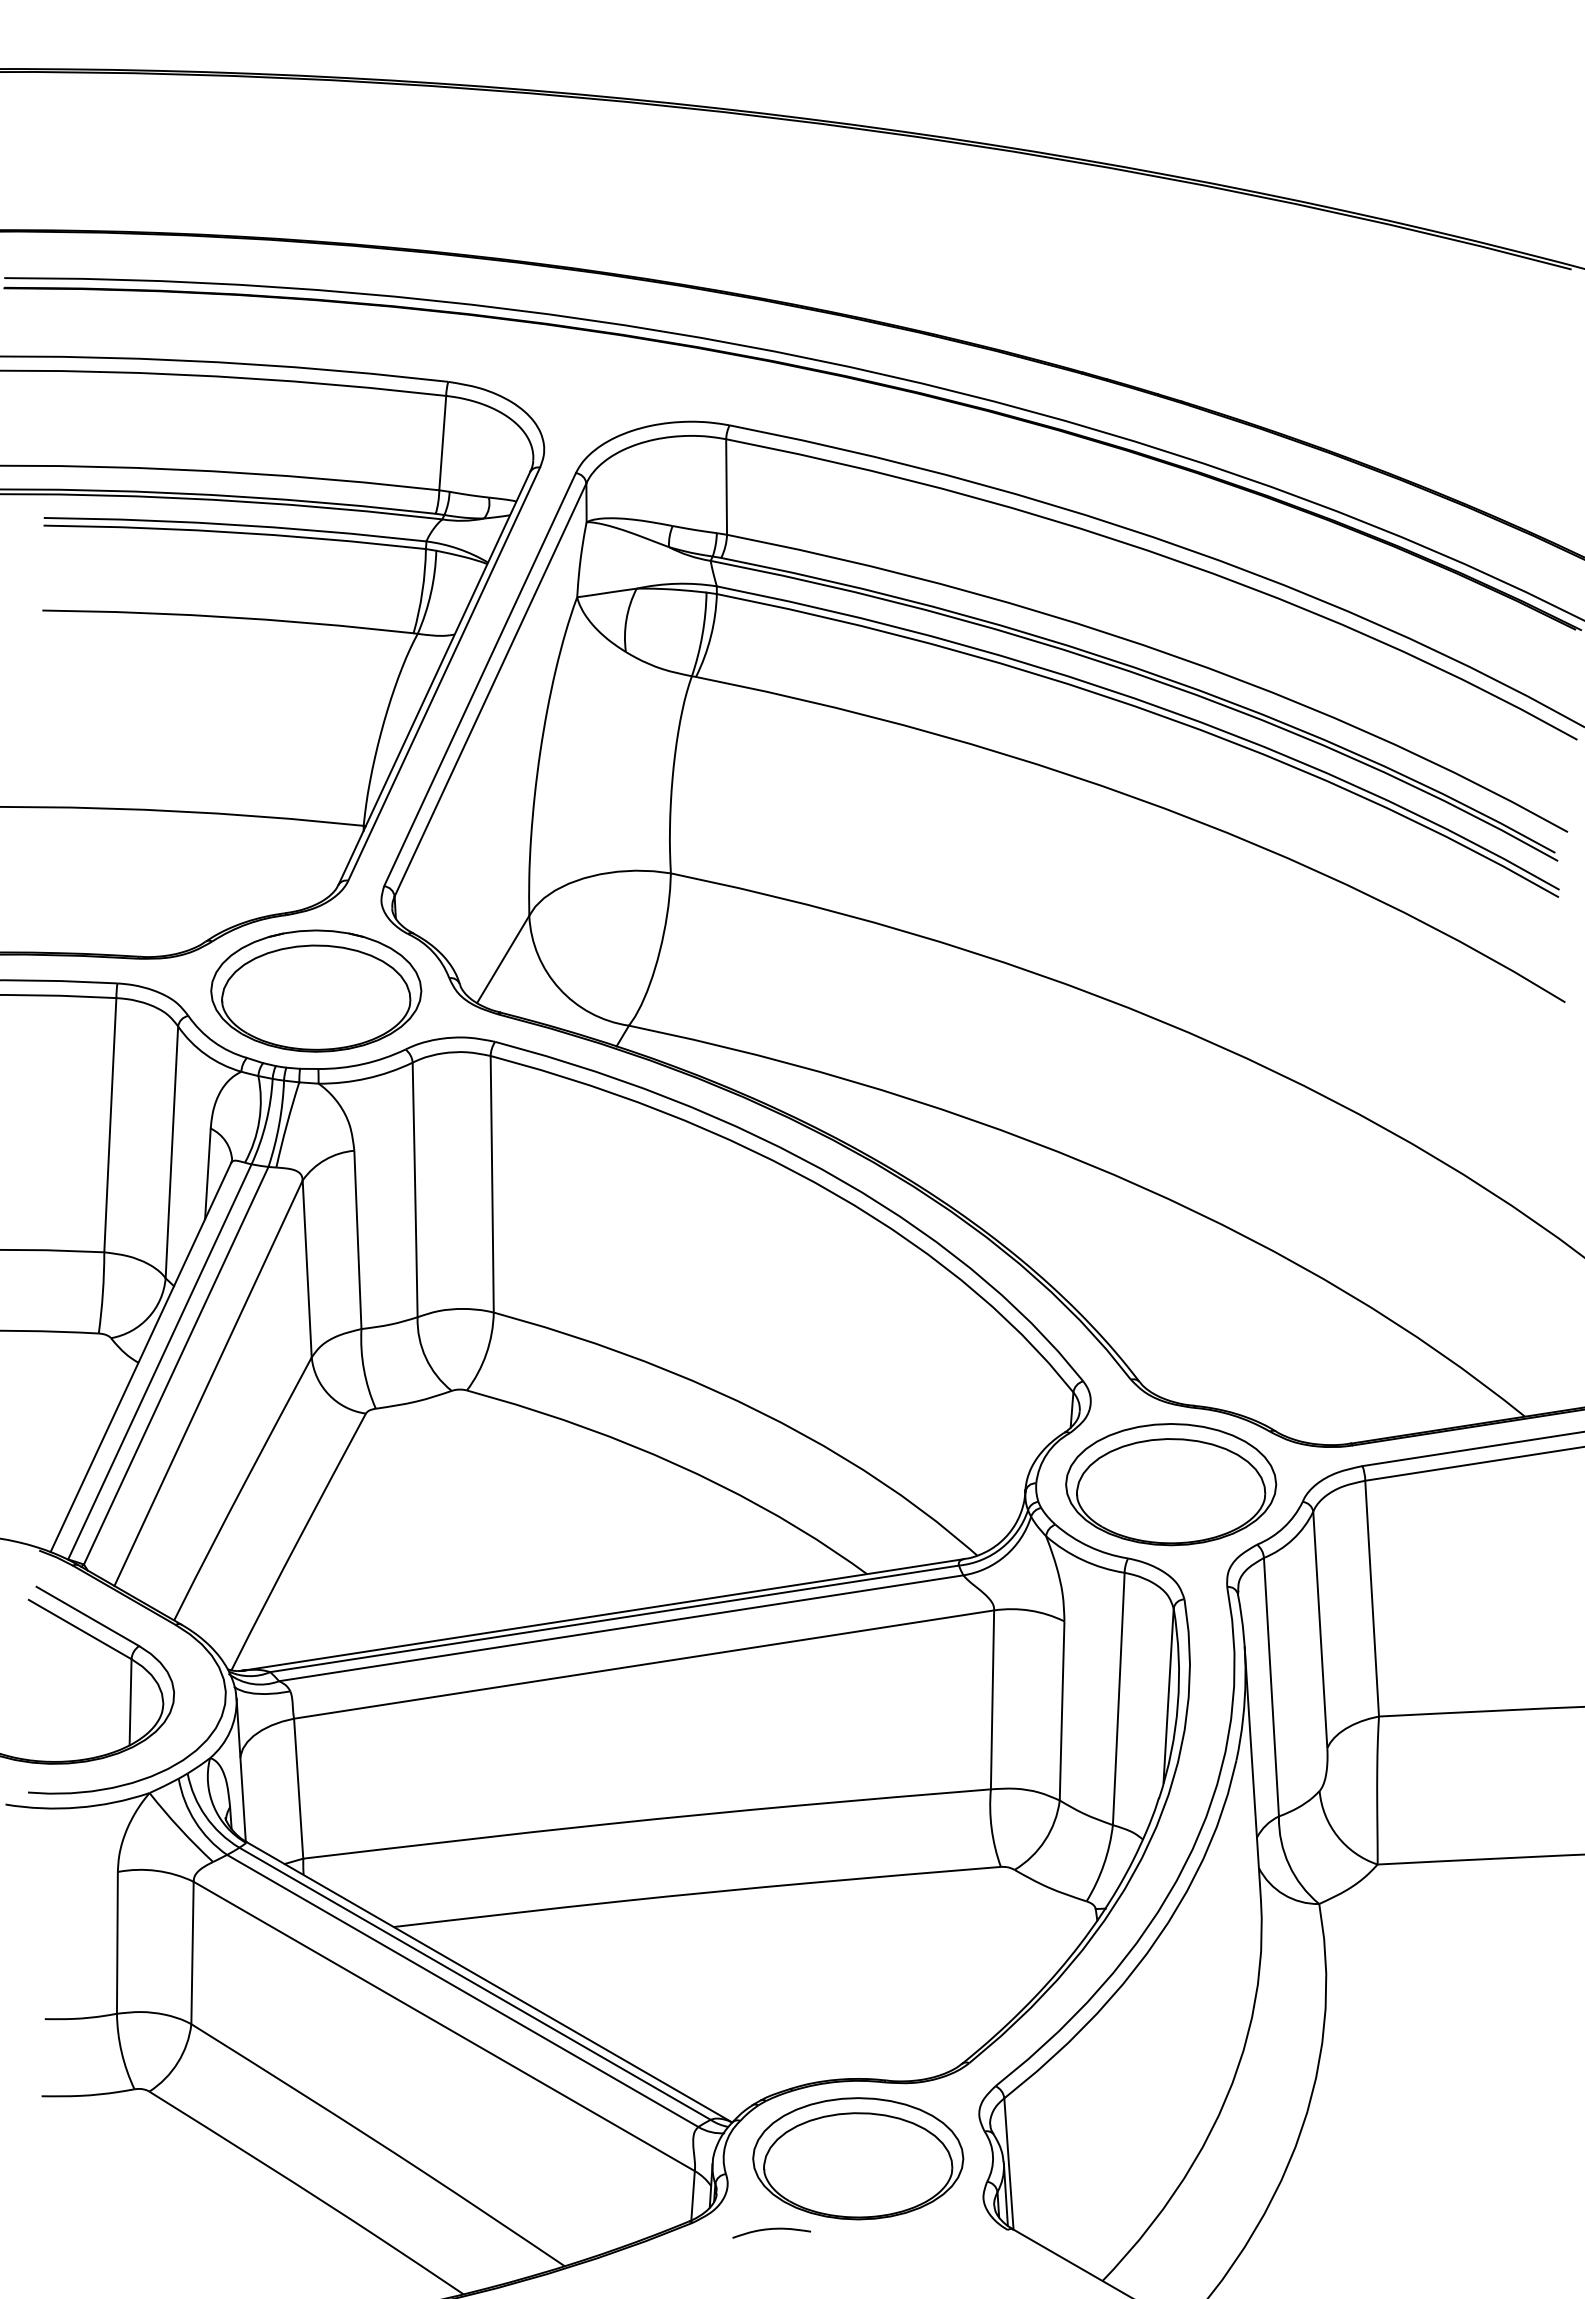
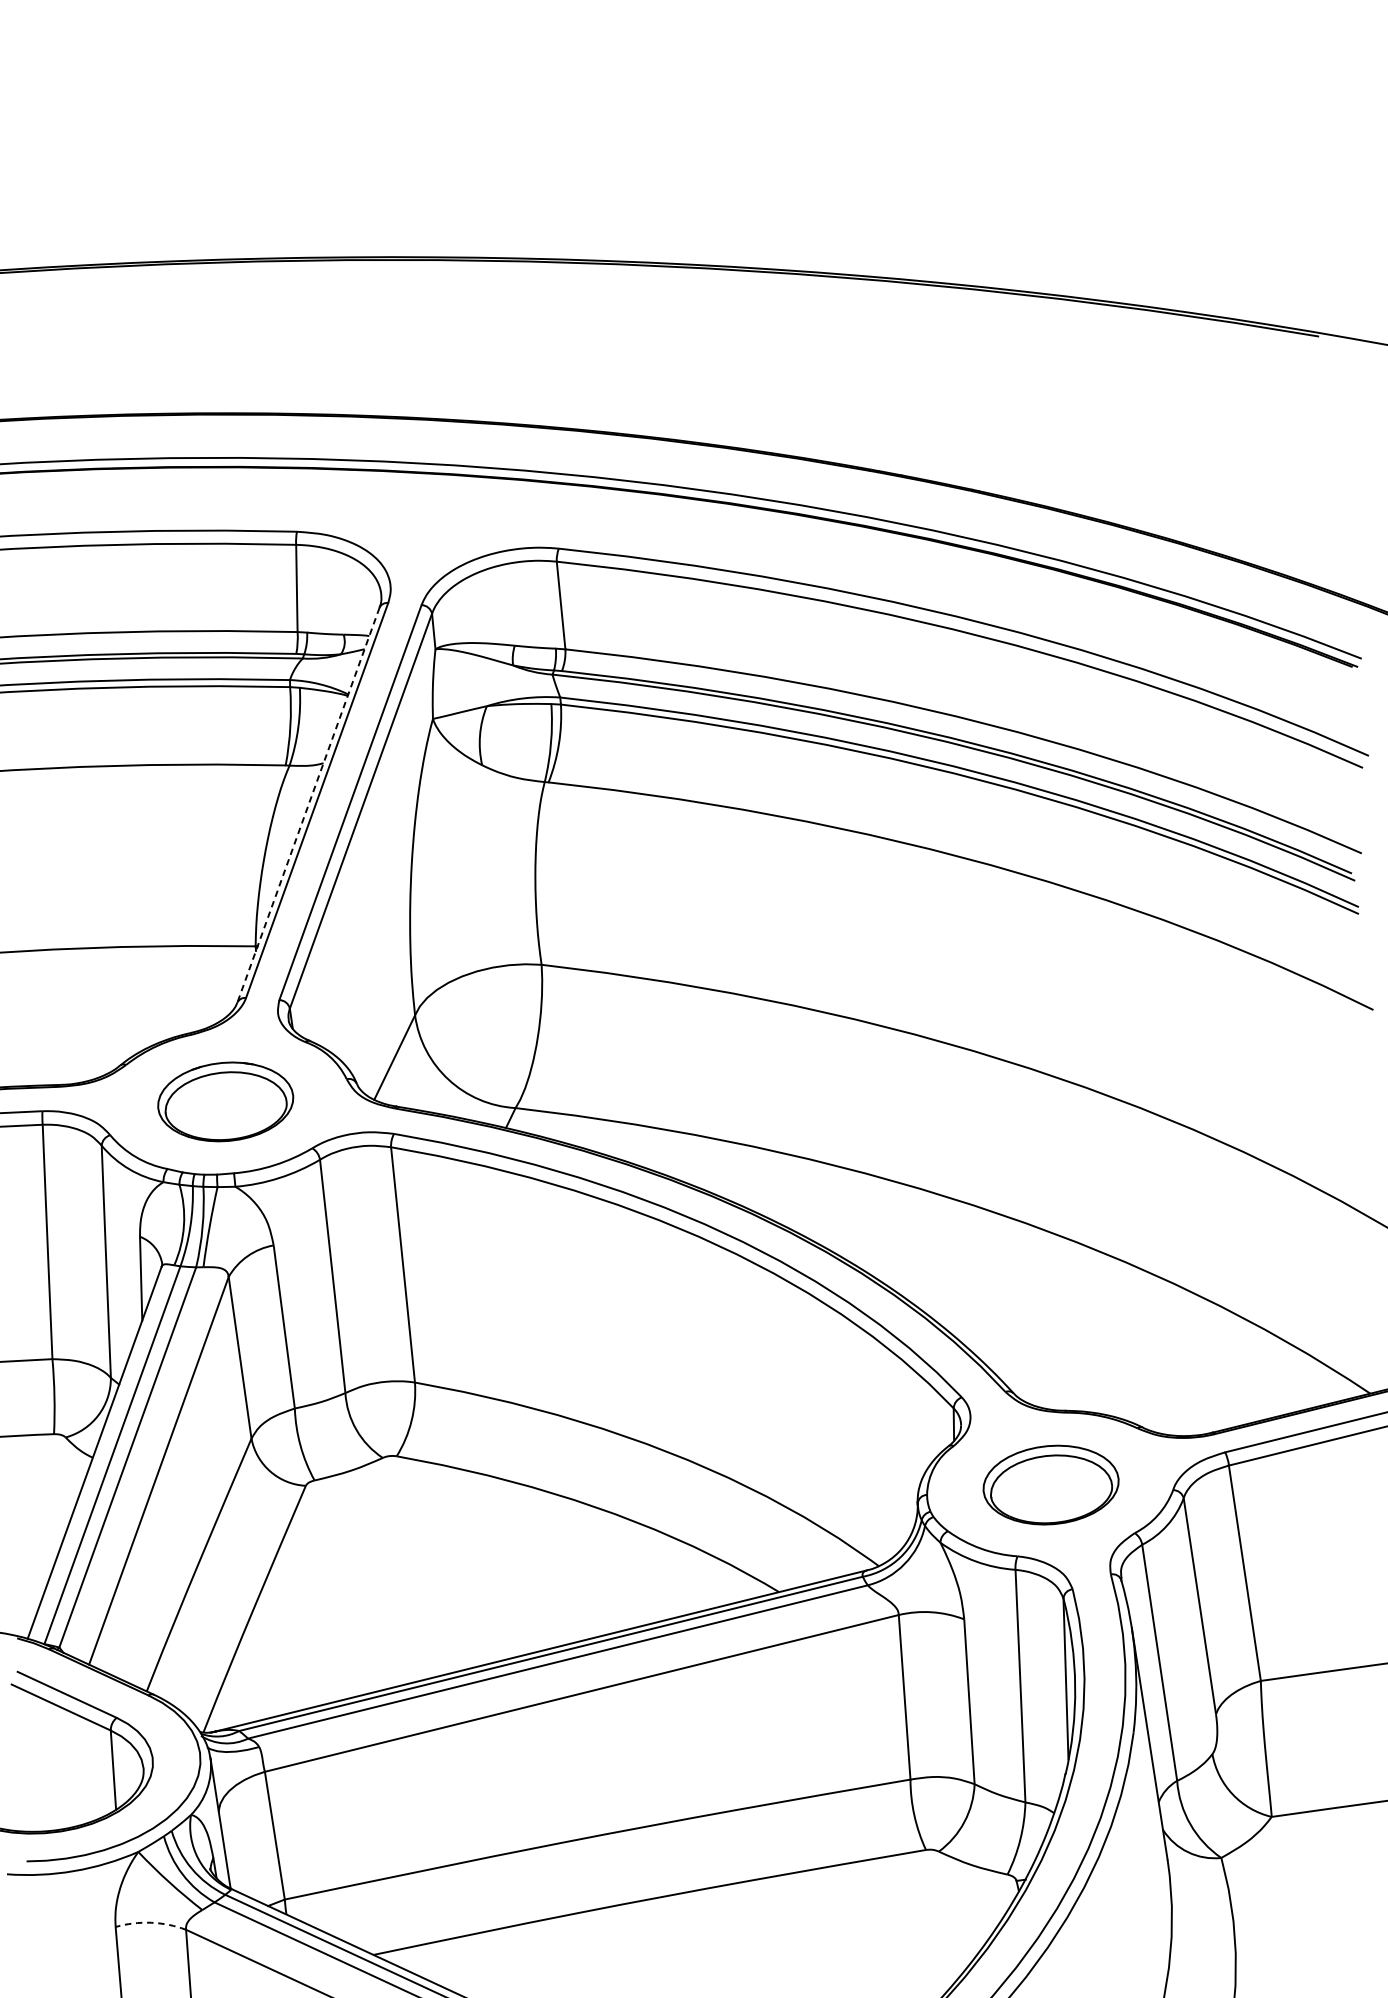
line: (434, 678) -> (308, 805), solid -> dashed
part: (316, 990) -> (225, 1101), size x0.7
part: (1171, 1484) -> (1051, 1484), size x0.7
arc: (156, 1870) -> (151, 1922), solid -> dashed

